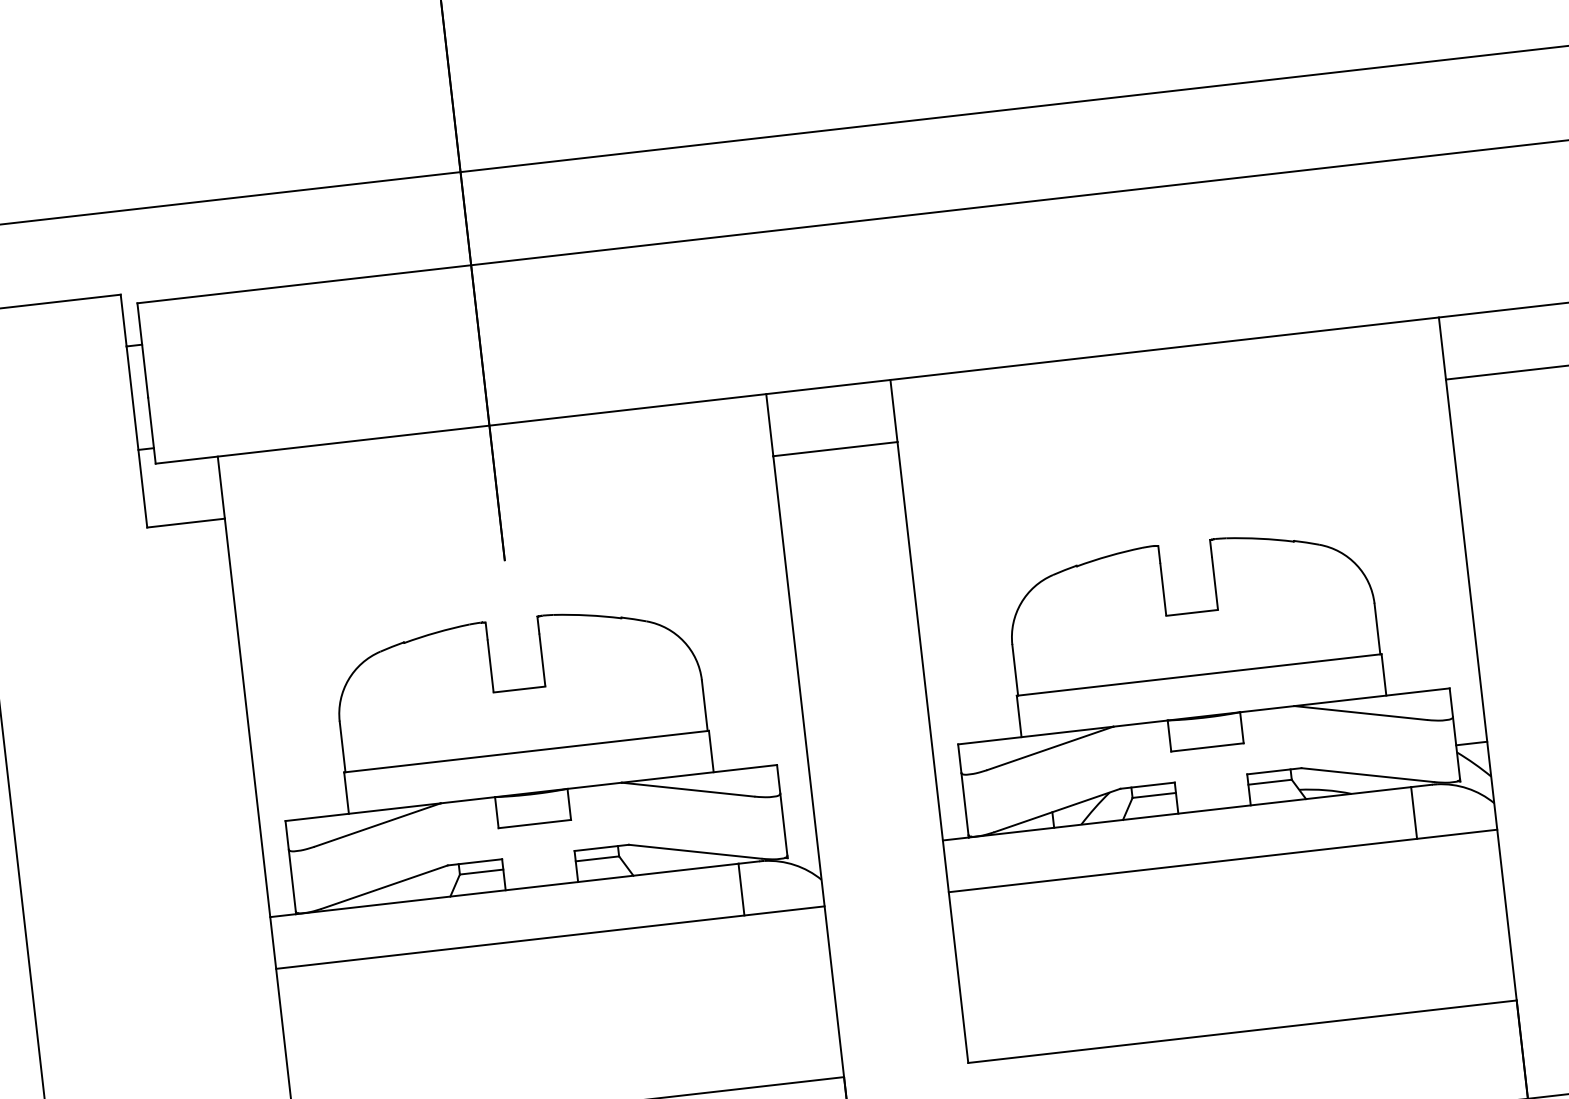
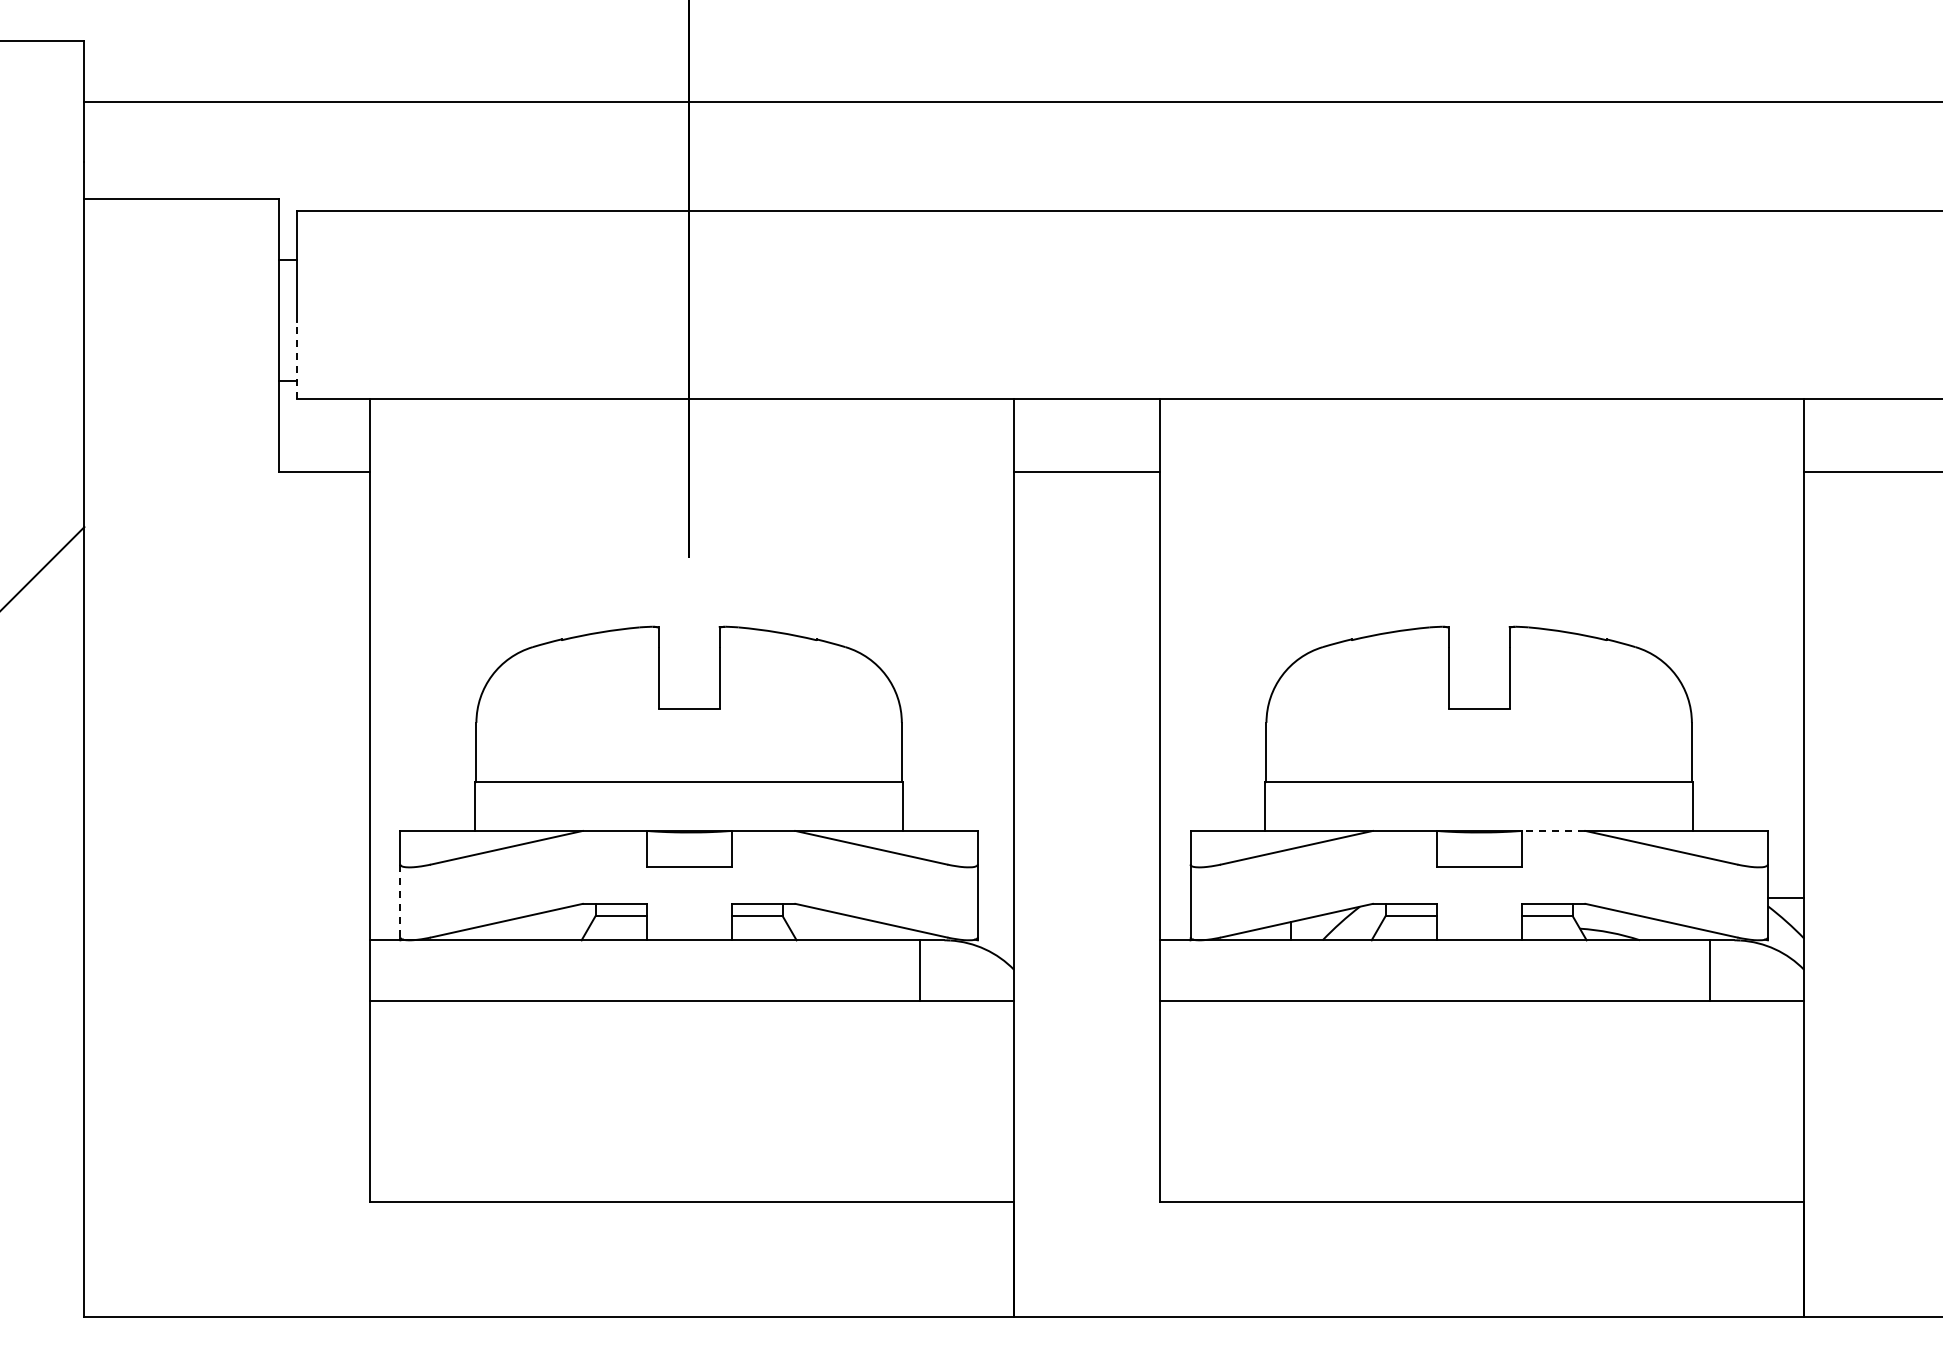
line: (152, 430) -> (297, 360), solid -> dashed
line: (1267, 708) -> (1553, 830), solid -> dashed
line: (292, 881) -> (400, 901), solid -> dashed

